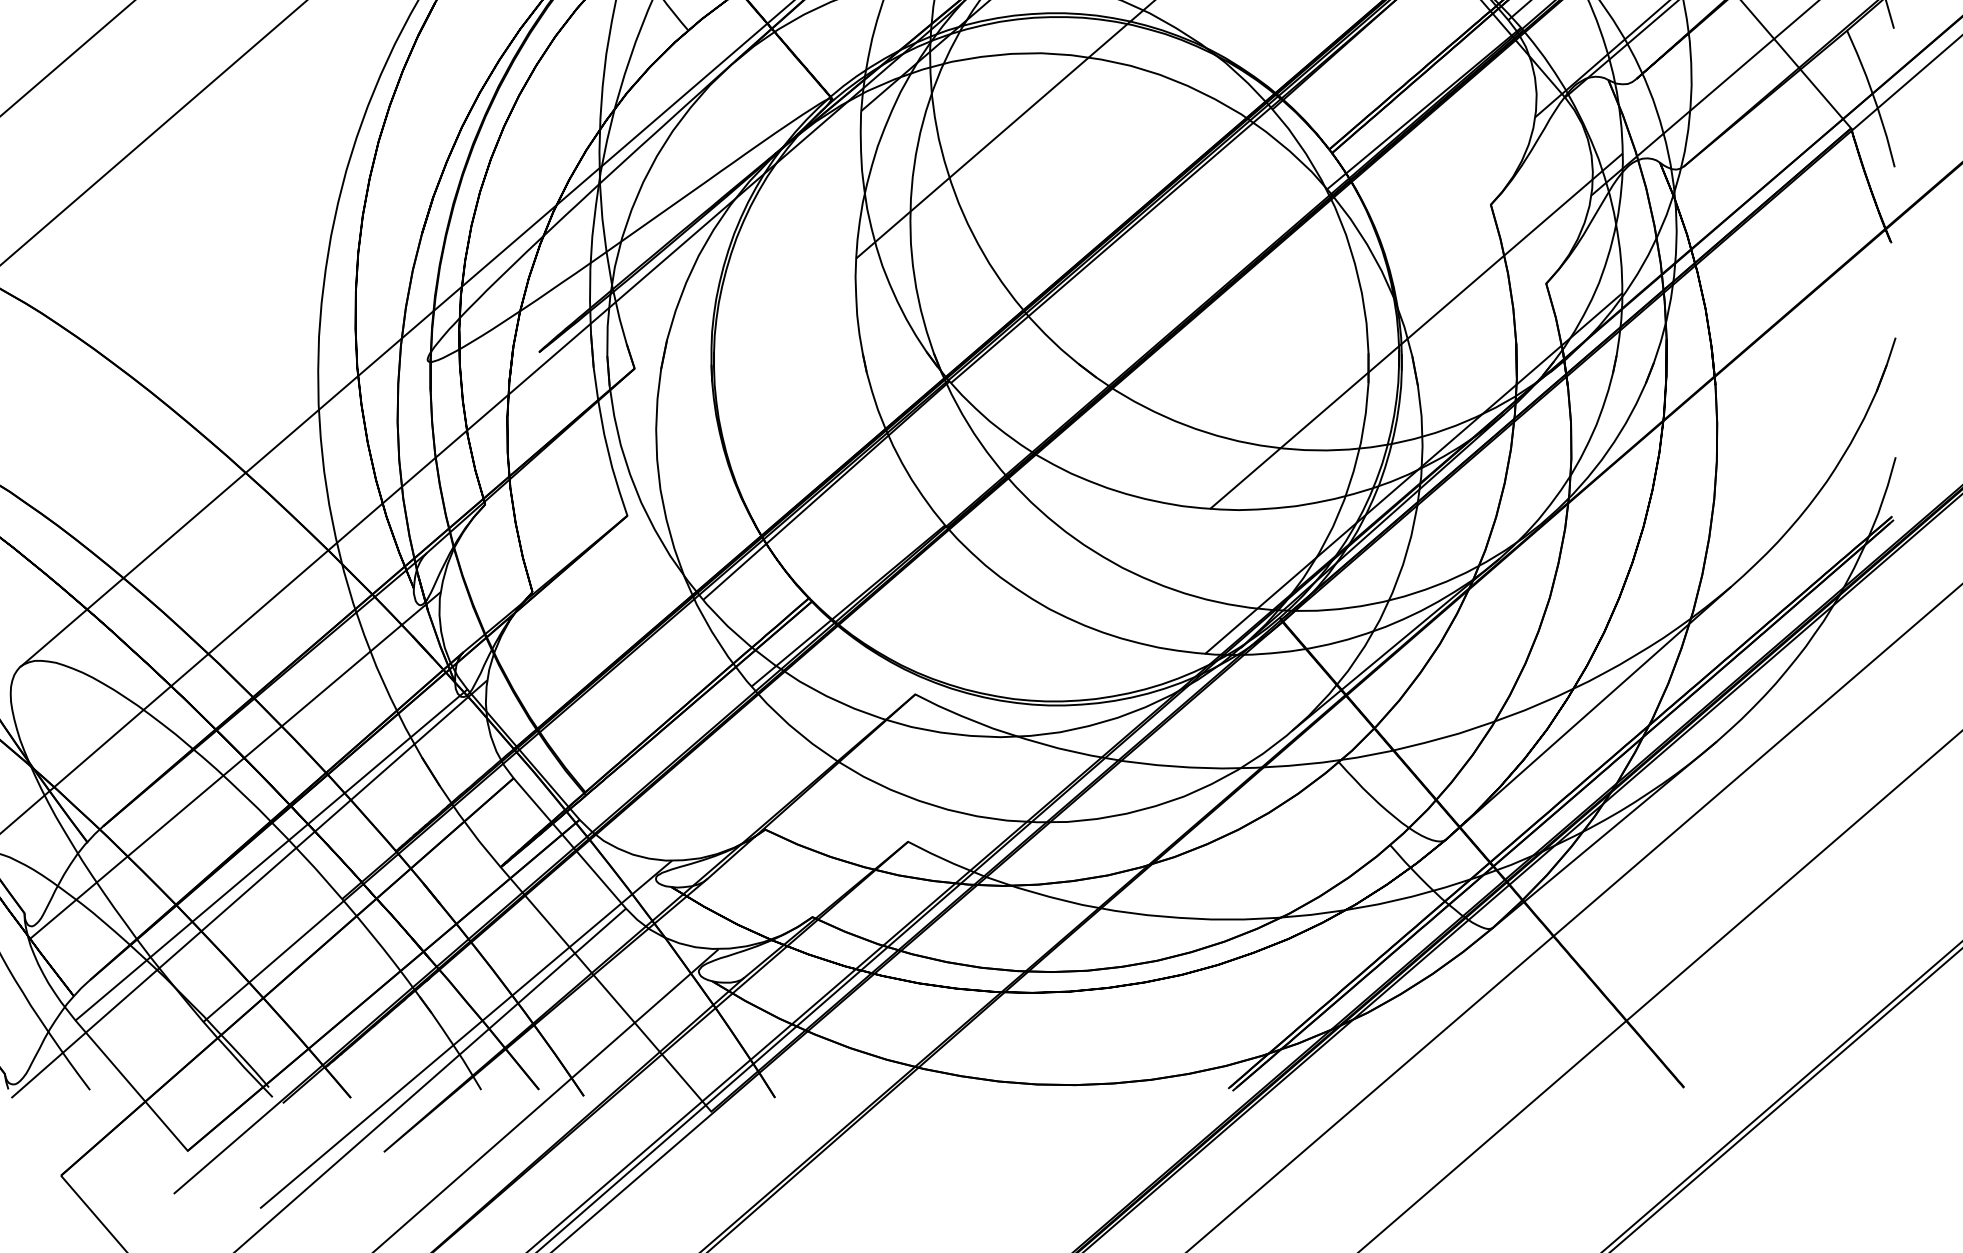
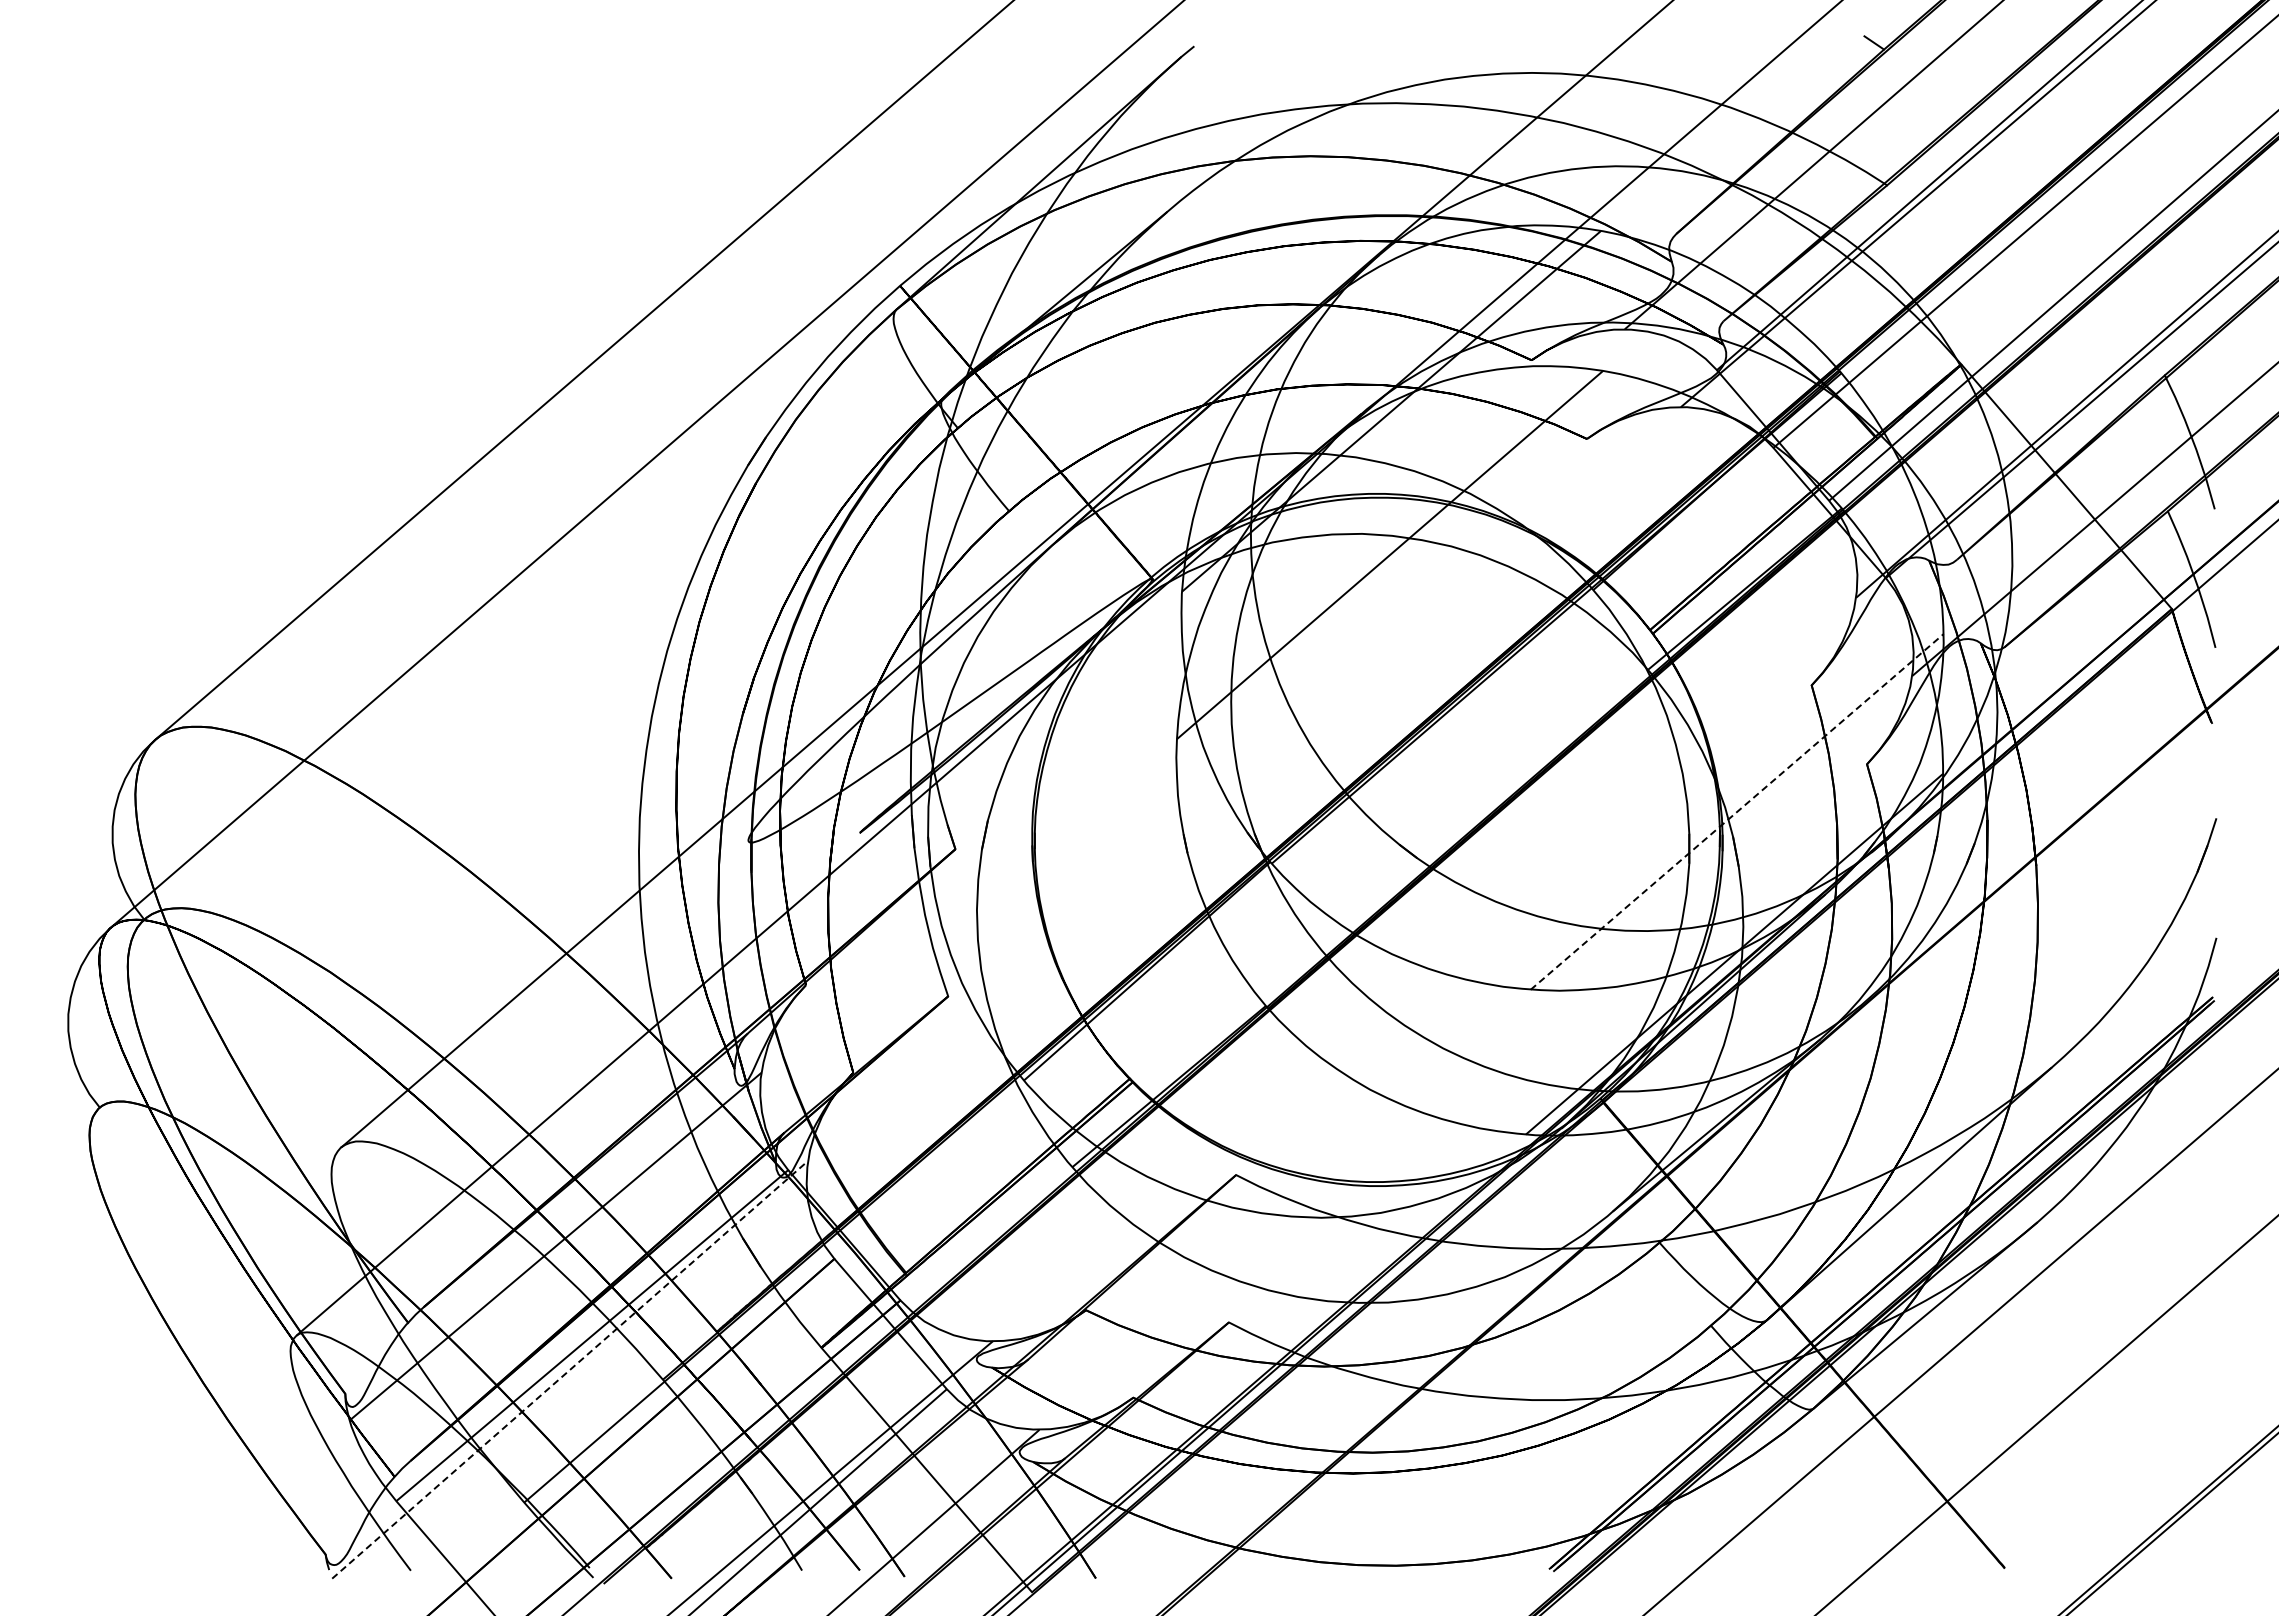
line: (1416, 330) -> (1737, 811), solid -> dashed
line: (249, 888) -> (570, 1369), solid -> dashed

